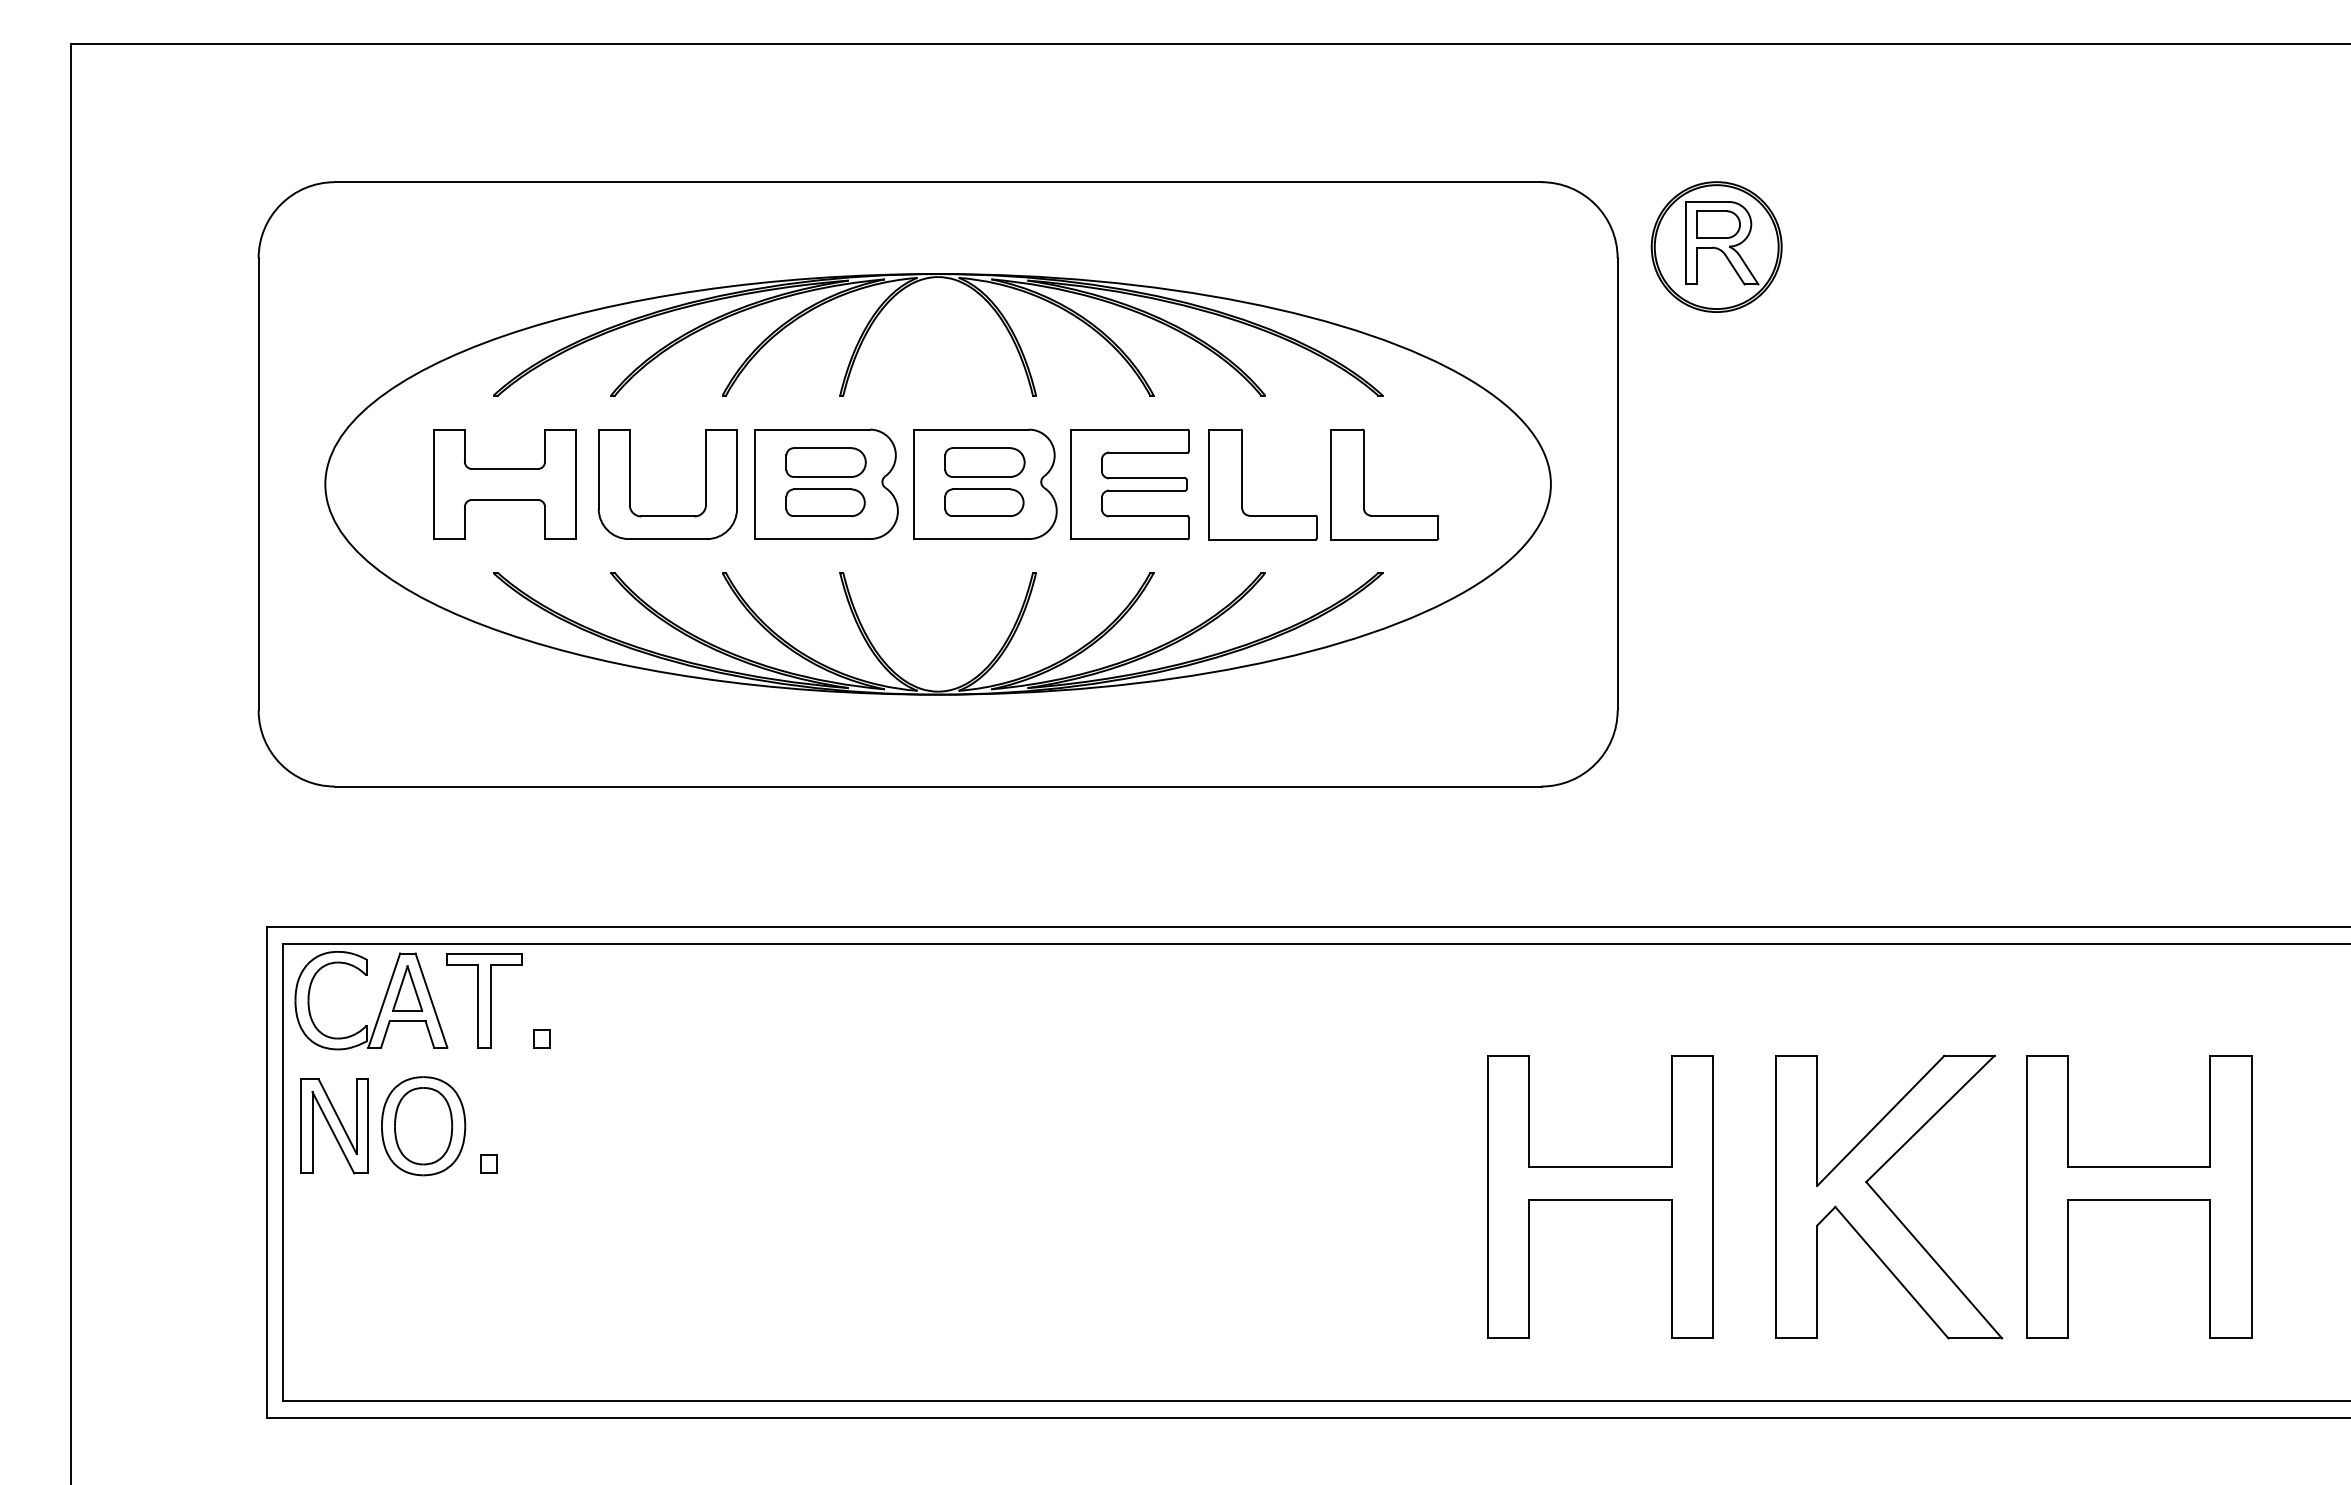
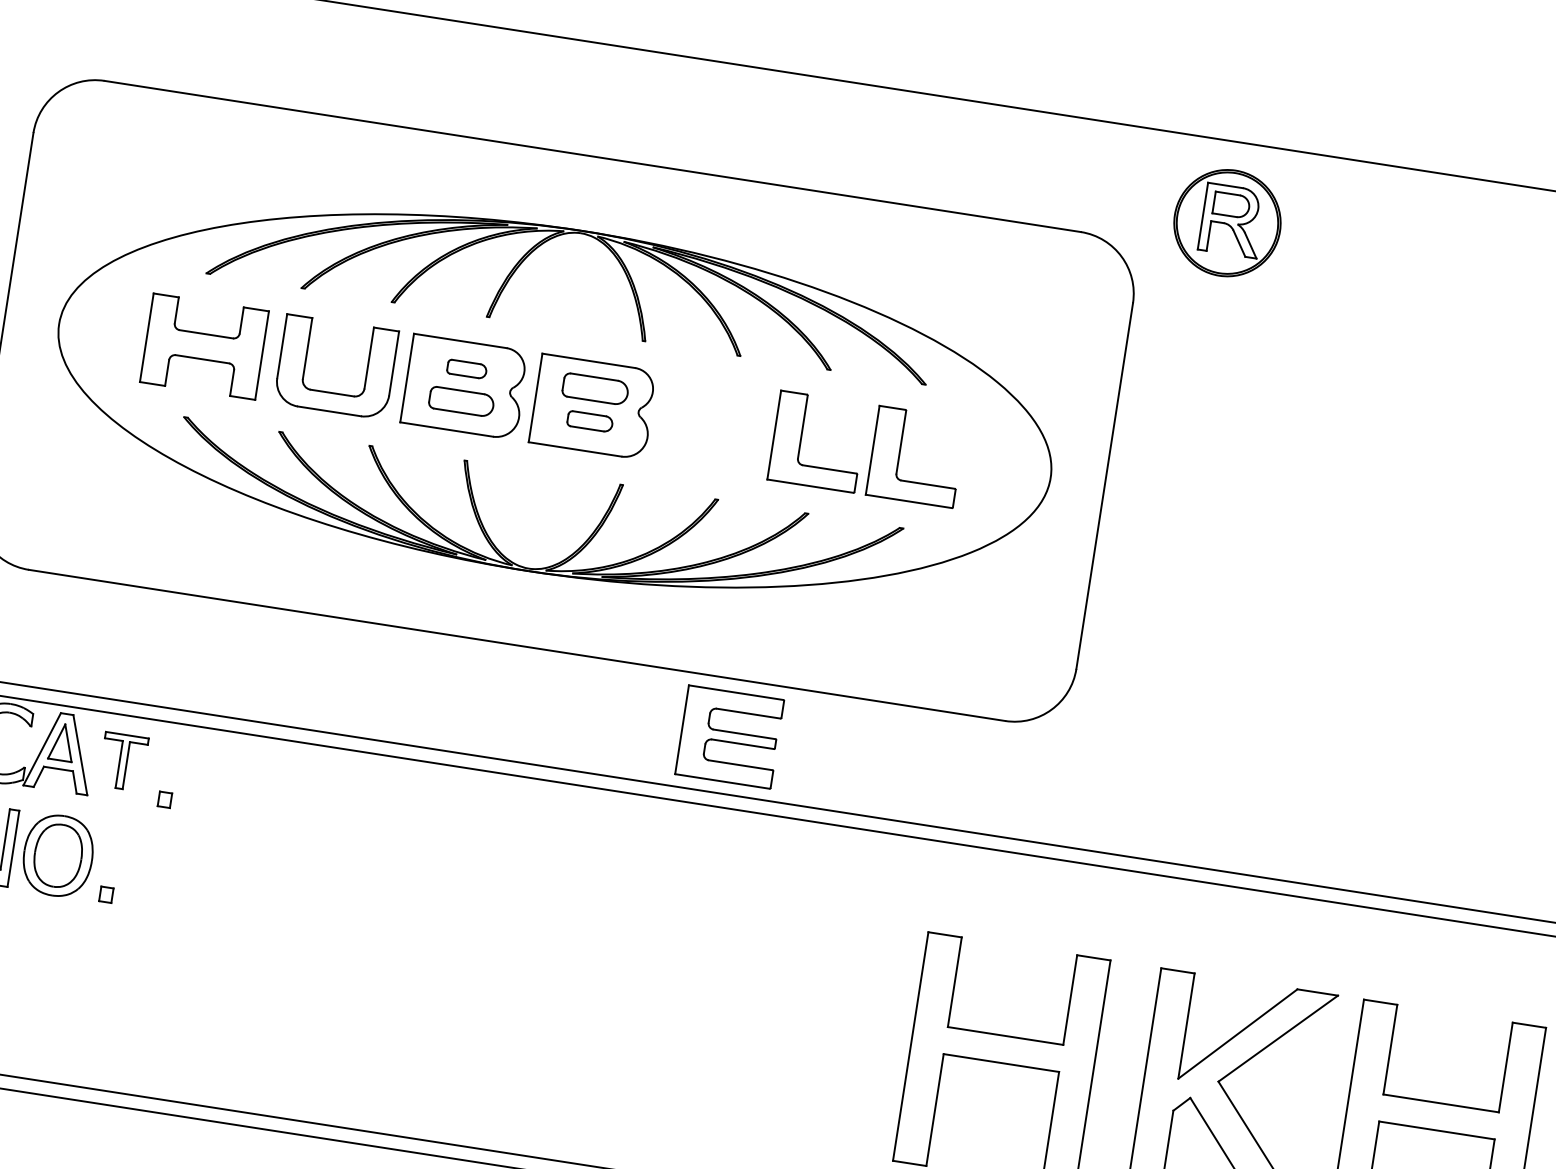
part: (1716, 246) -> (1227, 222), moved
part: (825, 462) -> (466, 369), size x0.6
part: (1129, 484) -> (729, 737), moved
part: (984, 502) -> (590, 421), size x0.7
part: (484, 1000) -> (123, 761), size x0.7

